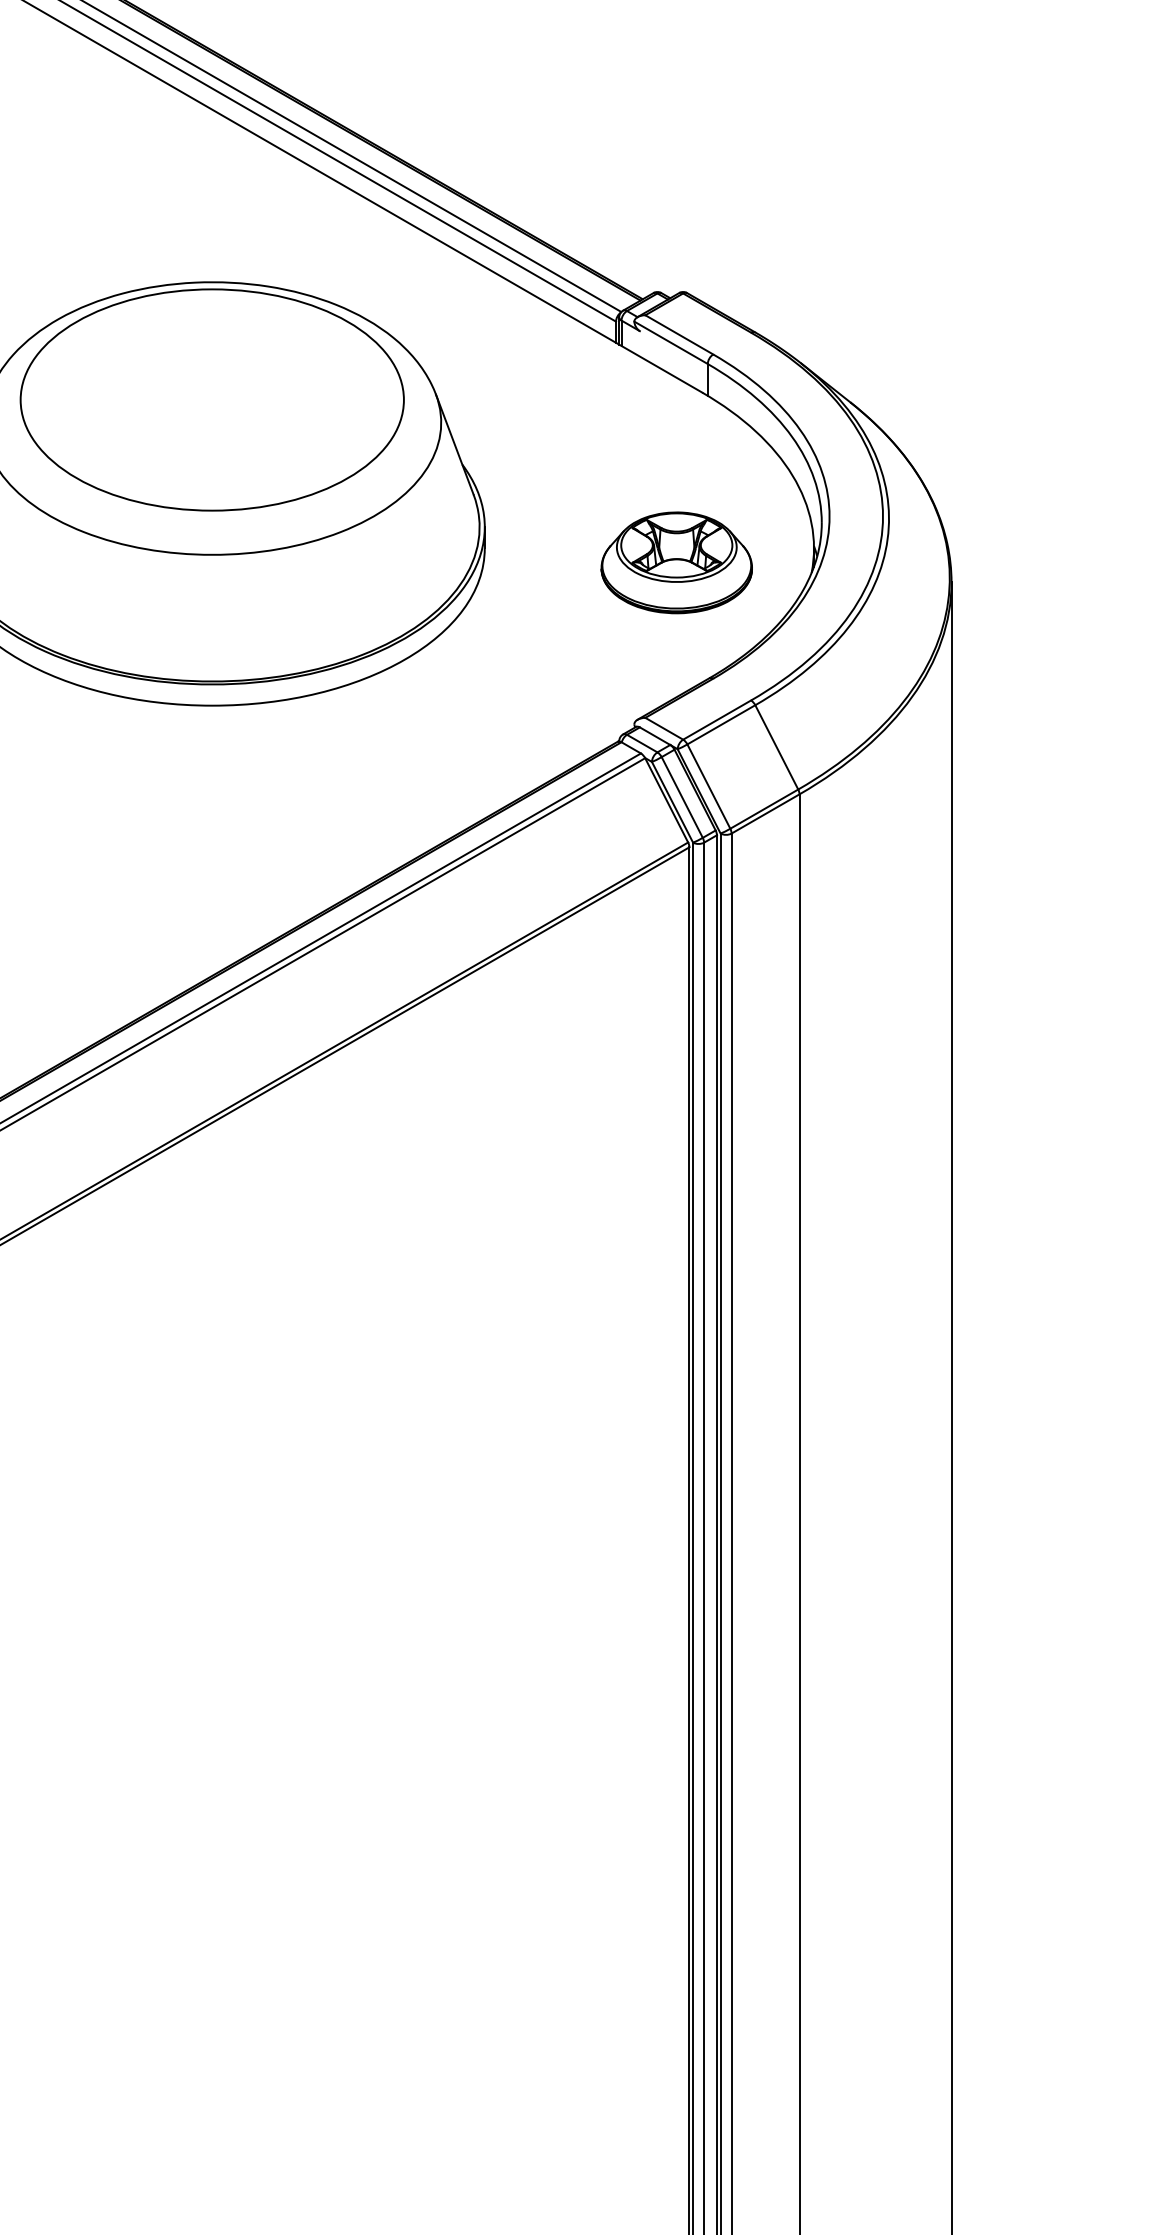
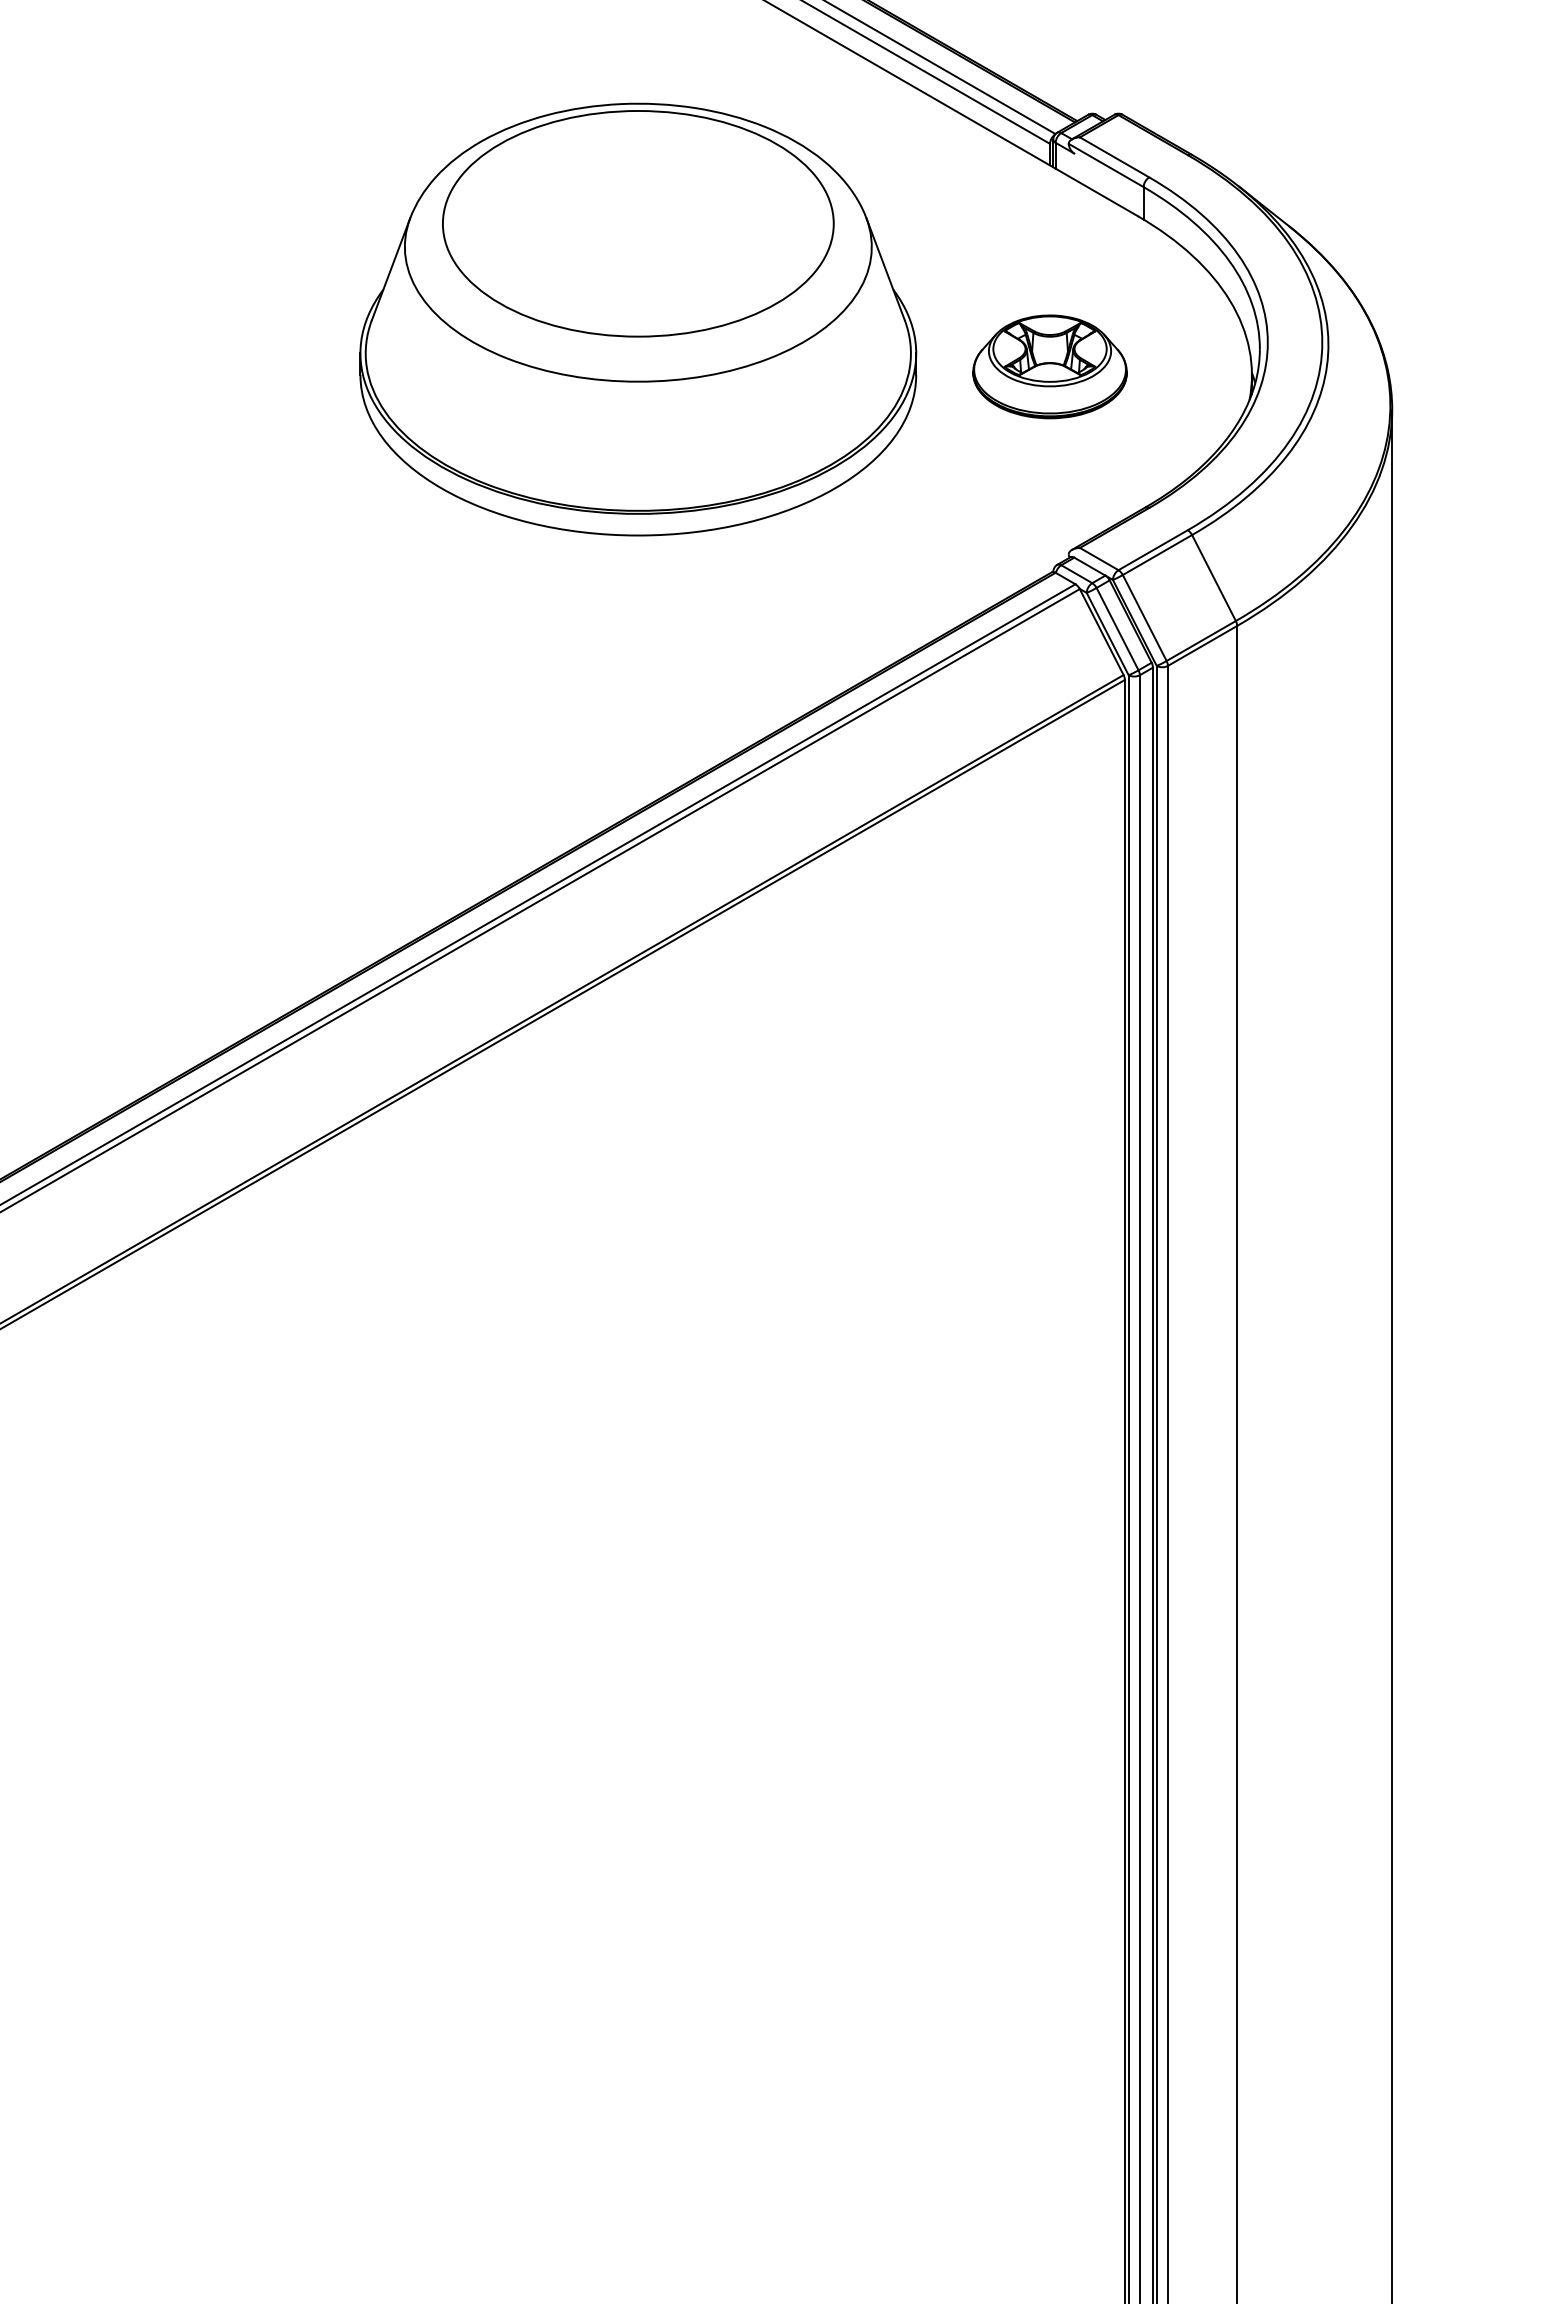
part: (676, 562) -> (1049, 366), moved

